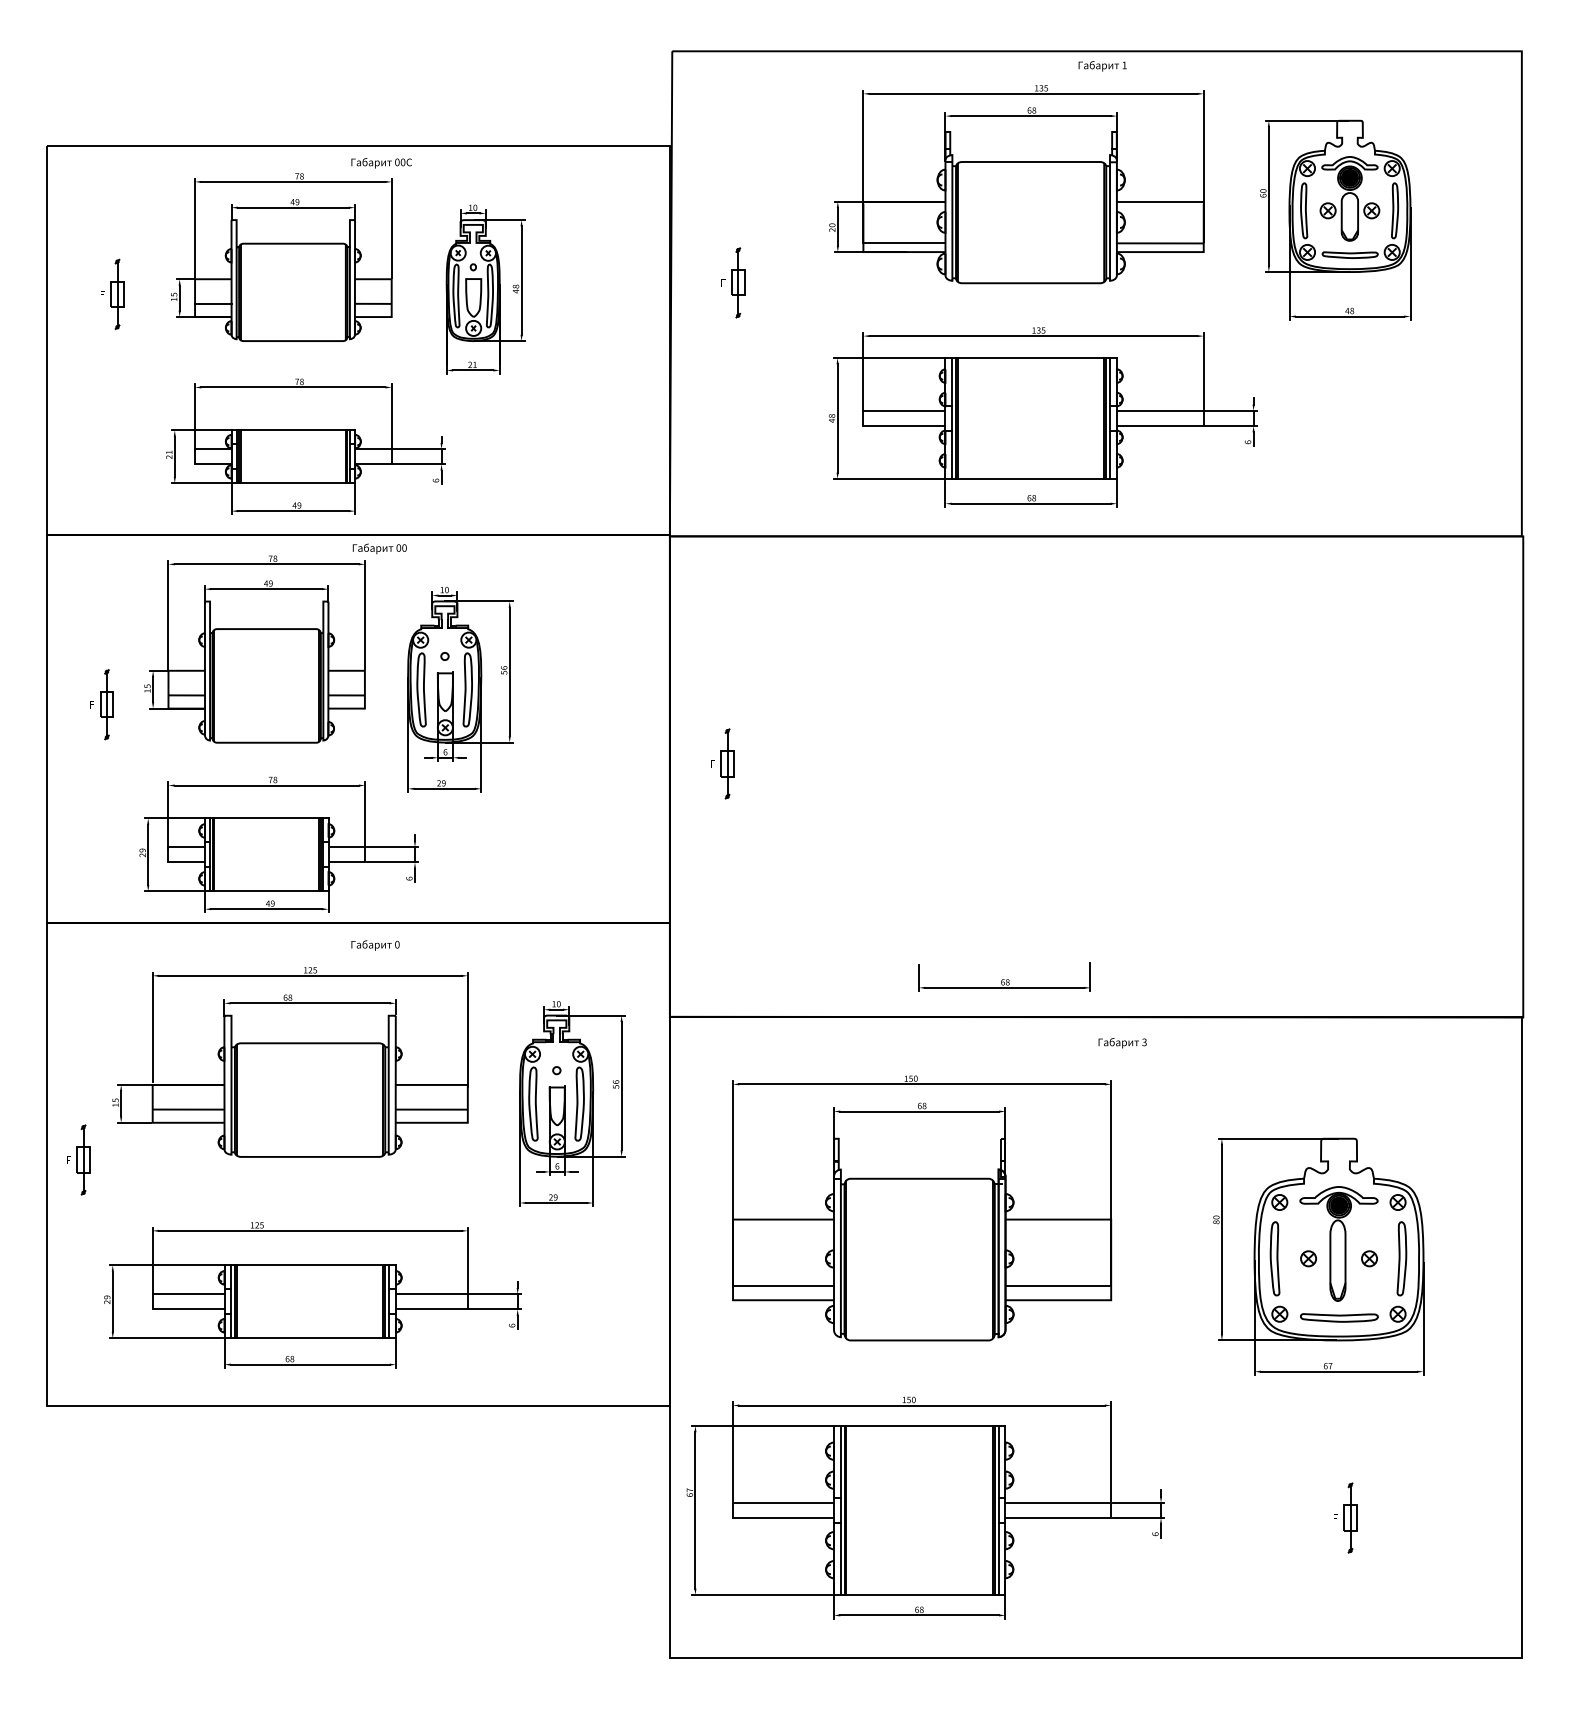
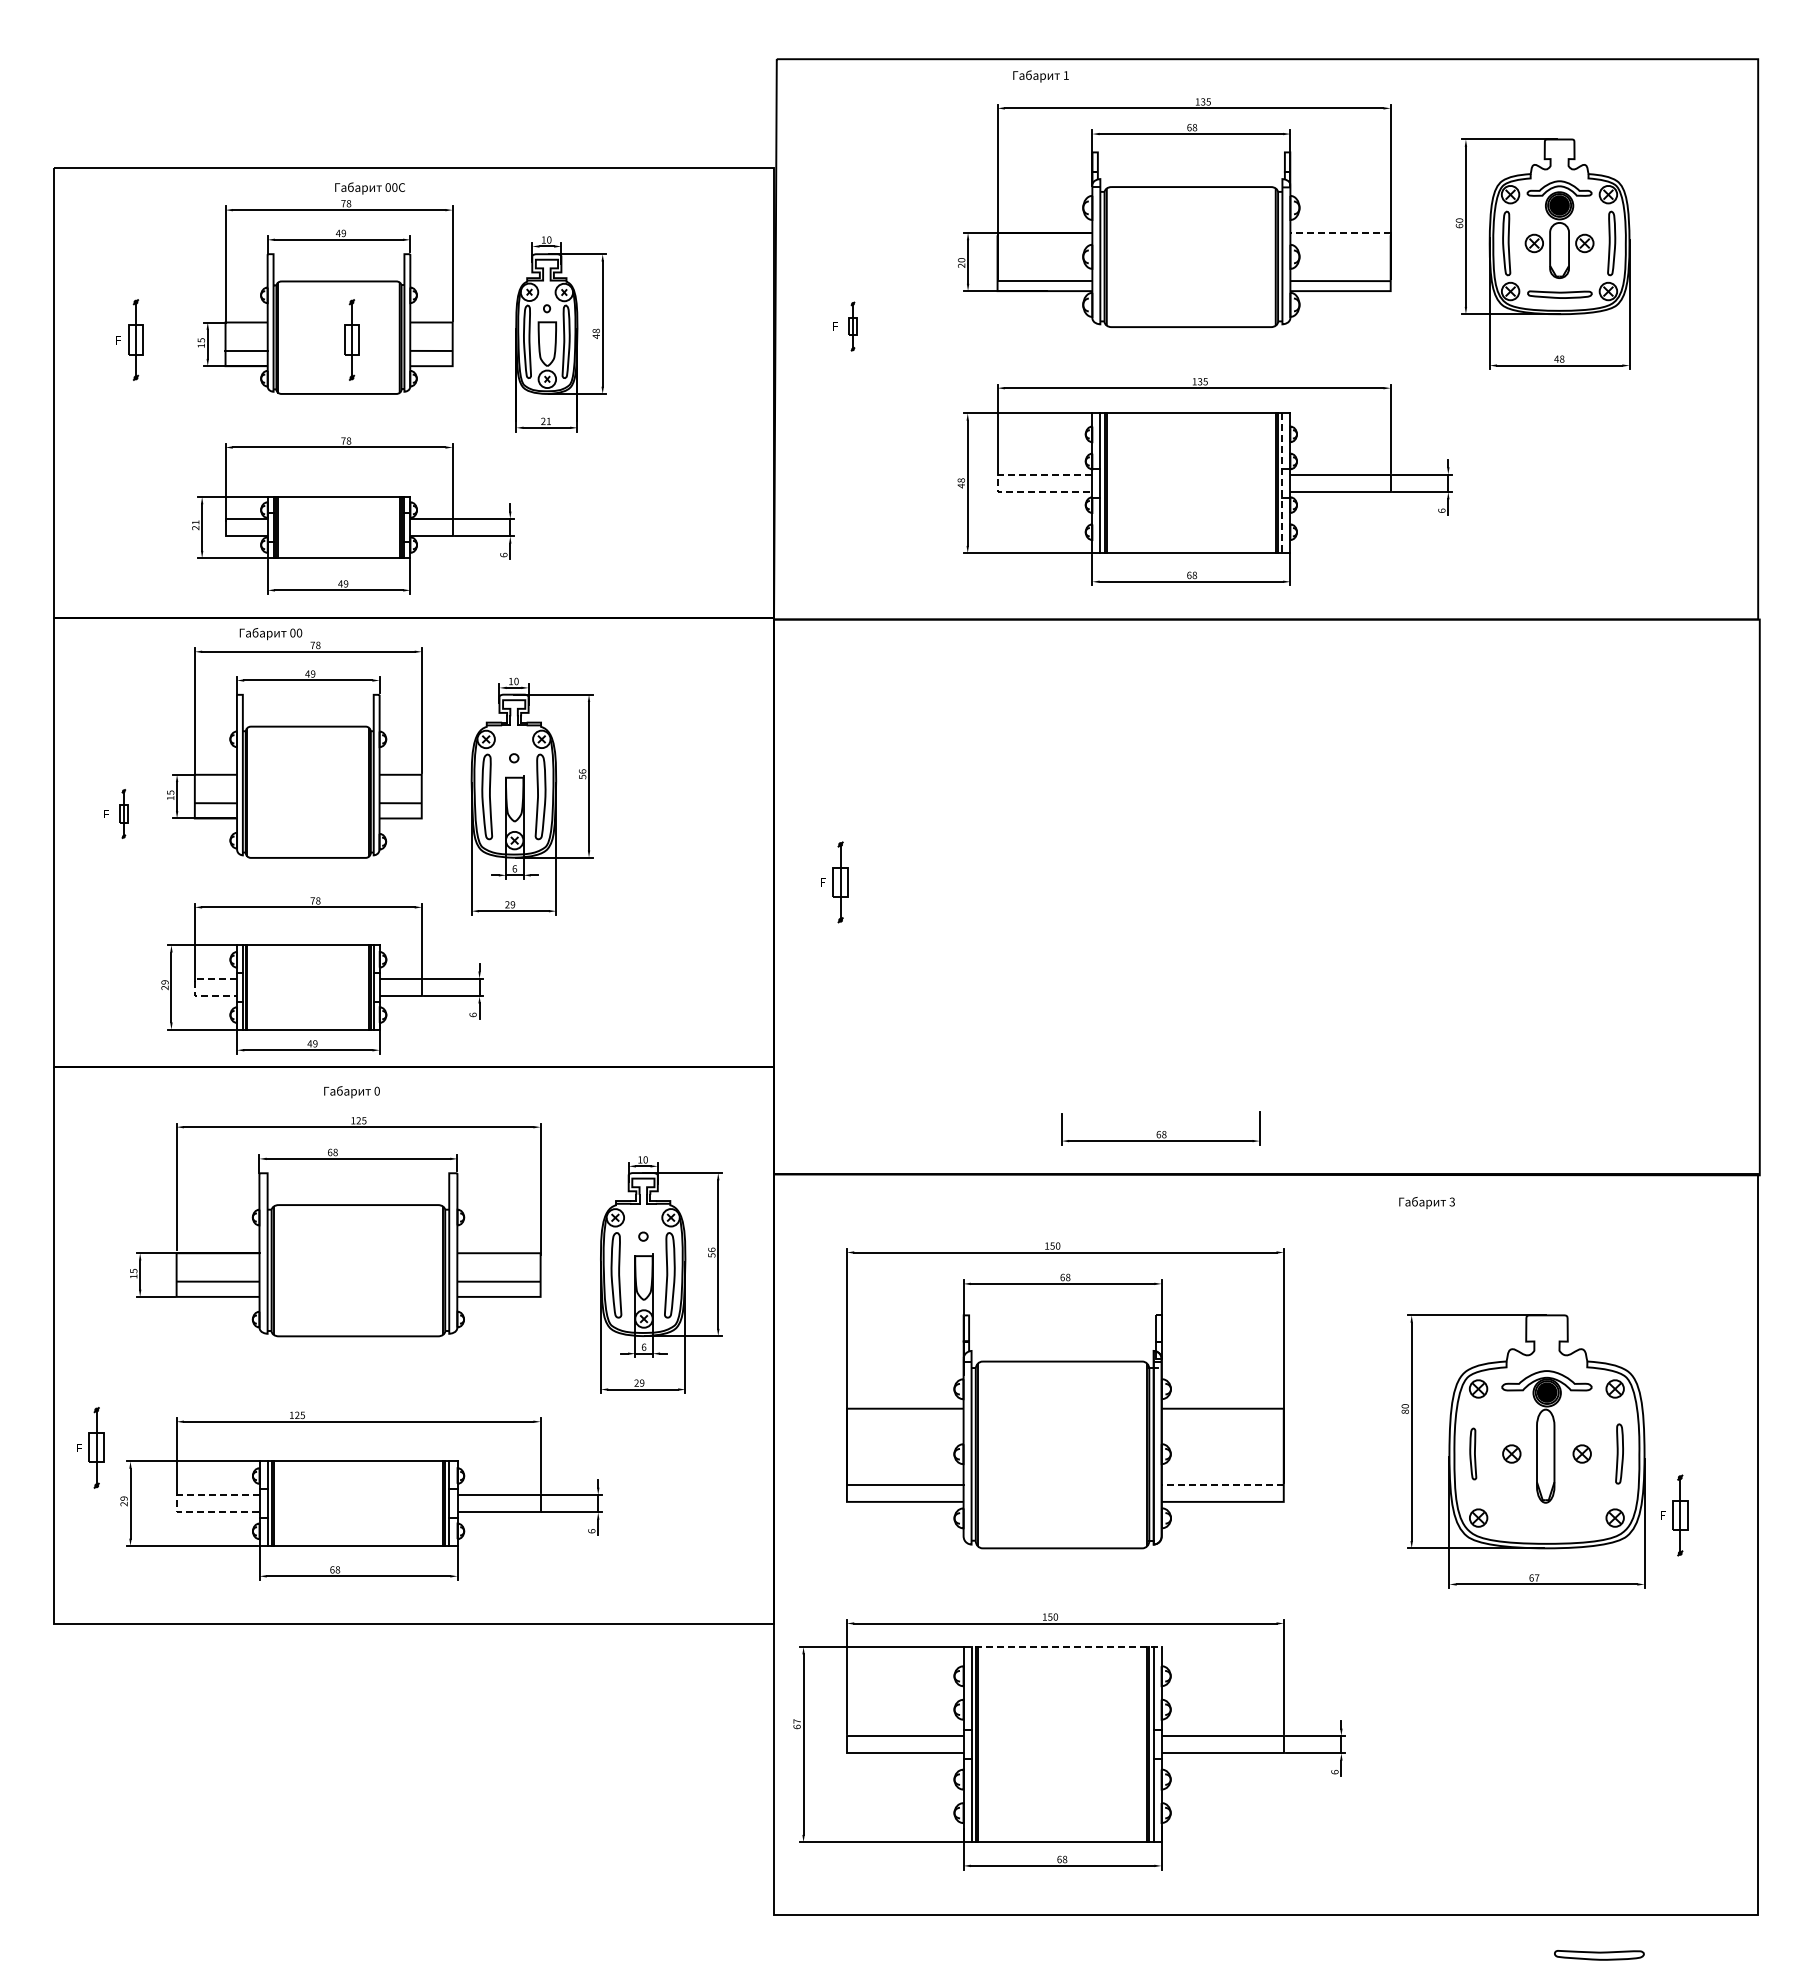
text: (1102, 66) -> (1040, 76), moved
text: (381, 163) -> (369, 188), moved
line: (1160, 201) -> (1340, 232), solid -> dashed
part: (737, 282) -> (852, 326), size x0.6
part: (304, 293) -> (351, 339), added
line: (863, 418) -> (997, 483), solid -> dashed
line: (1110, 418) -> (1282, 483), solid -> dashed
text: (379, 549) -> (270, 634), moved
part: (106, 704) -> (123, 813), size x0.6
line: (168, 854) -> (194, 987), solid -> dashed
text: (375, 945) -> (351, 1092), moved
text: (1122, 1042) -> (1426, 1202), moved
part: (78, 1159) -> (90, 1447), moved
part: (1275, 1258) -> (1473, 1453), size x0.6
part: (1401, 1258) -> (1619, 1453), size x0.7
line: (1058, 1286) -> (1222, 1485), solid -> dashed
line: (152, 1301) -> (176, 1503), solid -> dashed
part: (1339, 1318) -> (1599, 1955), moved
line: (920, 1426) -> (1063, 1647), solid -> dashed
part: (1345, 1518) -> (1674, 1515), moved

